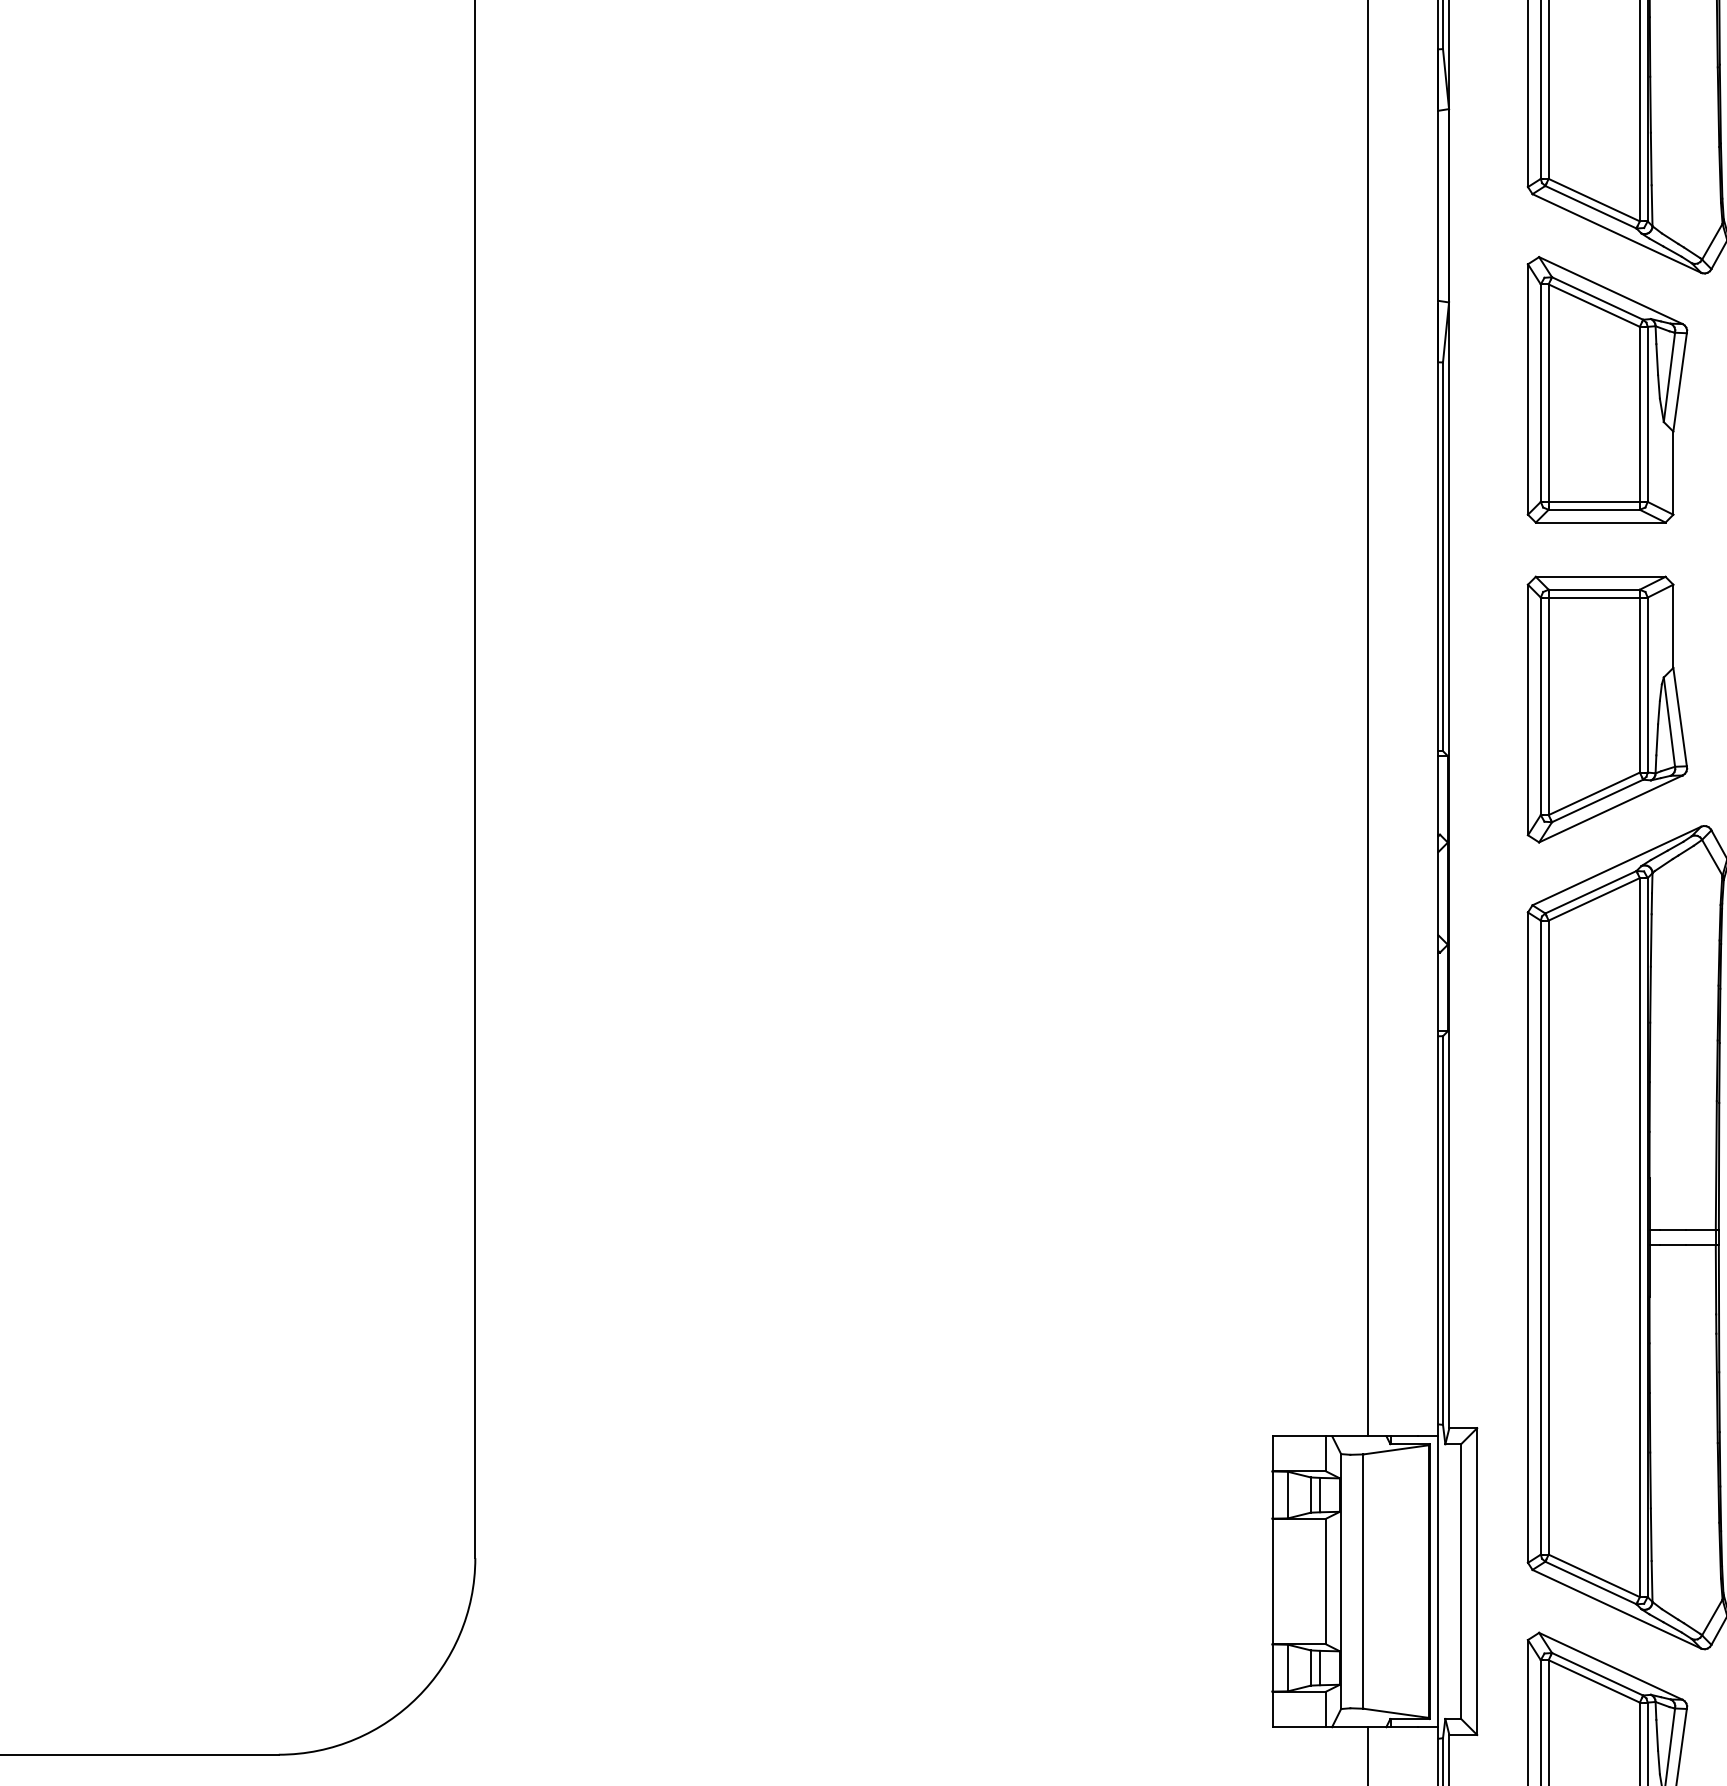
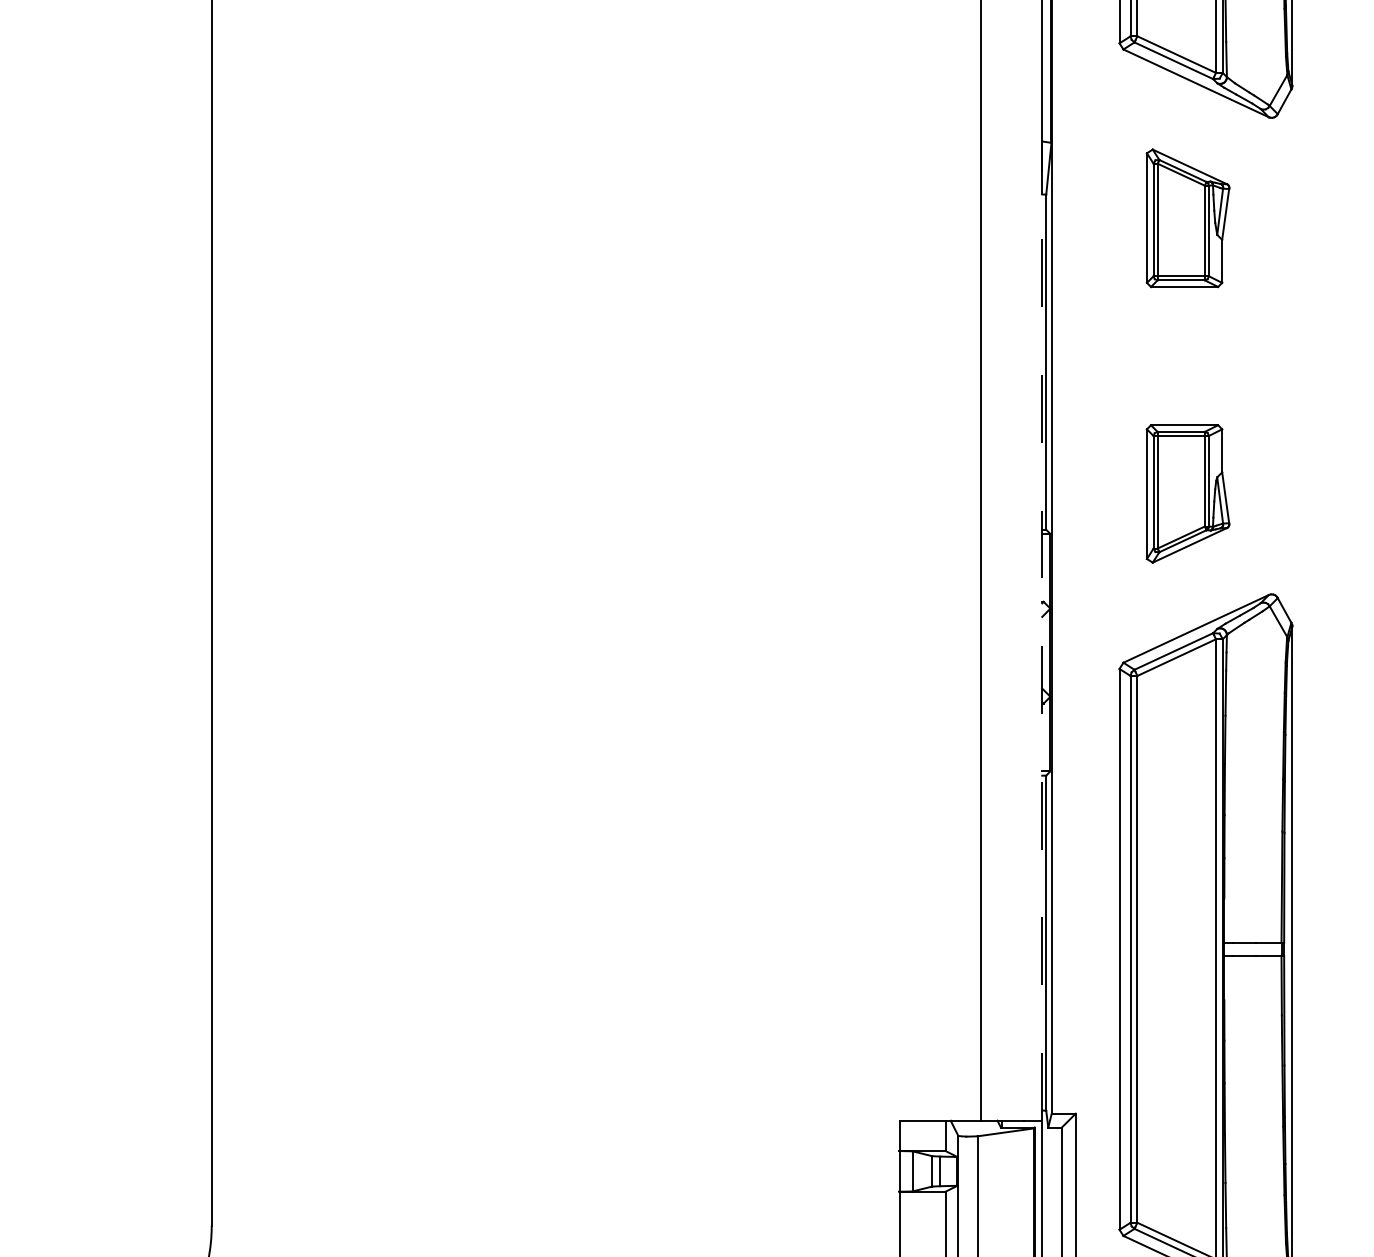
part: (1607, 389) -> (1188, 217), size x0.6
part: (1607, 709) -> (1188, 493), size x0.6
line: (1438, 869) -> (1042, 631), solid -> dashed

